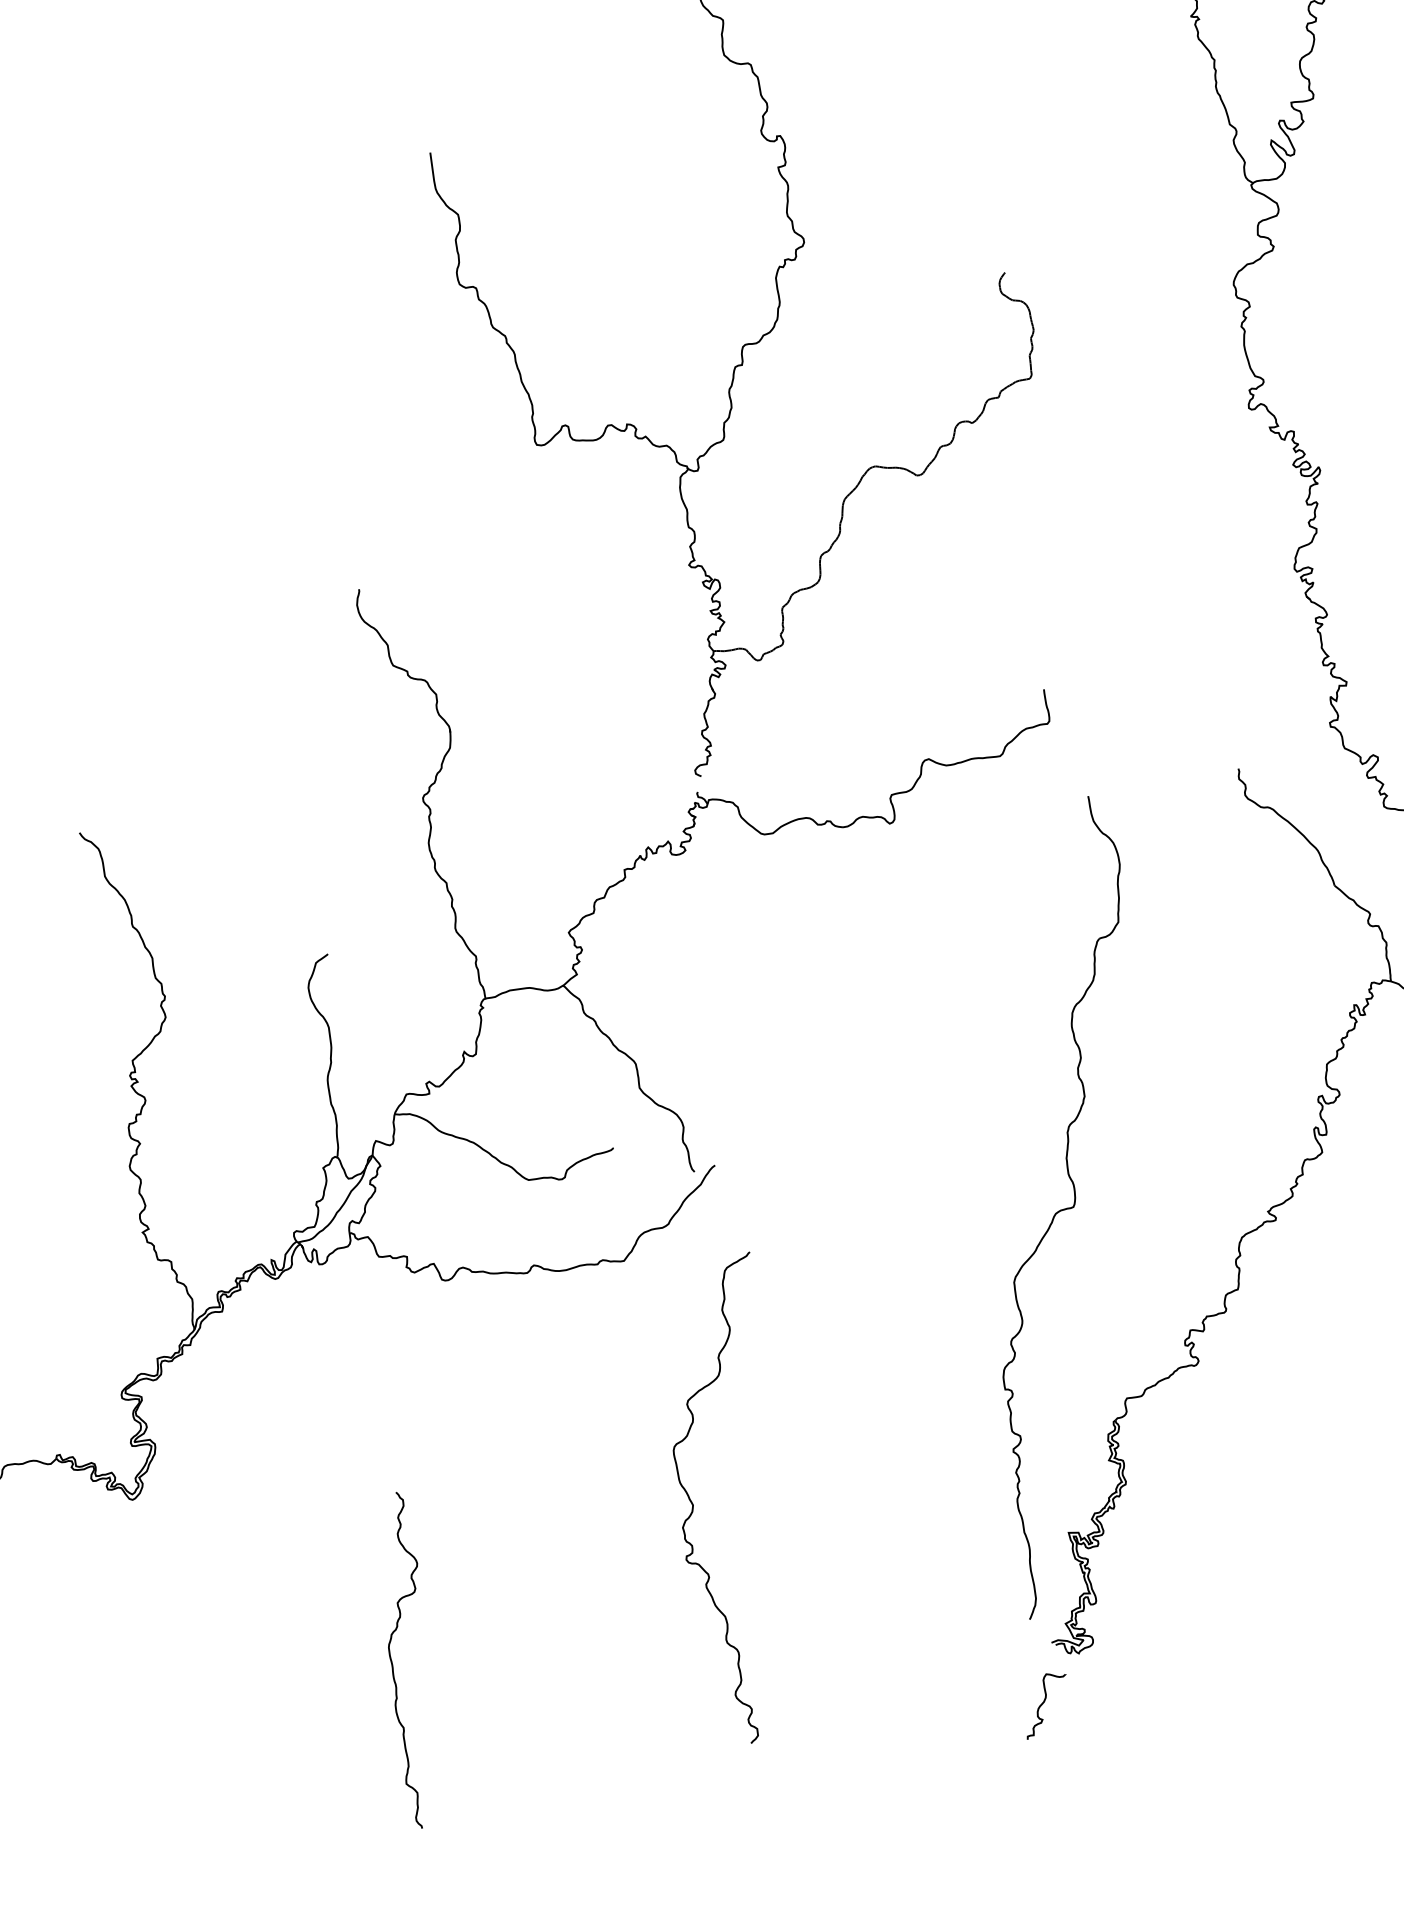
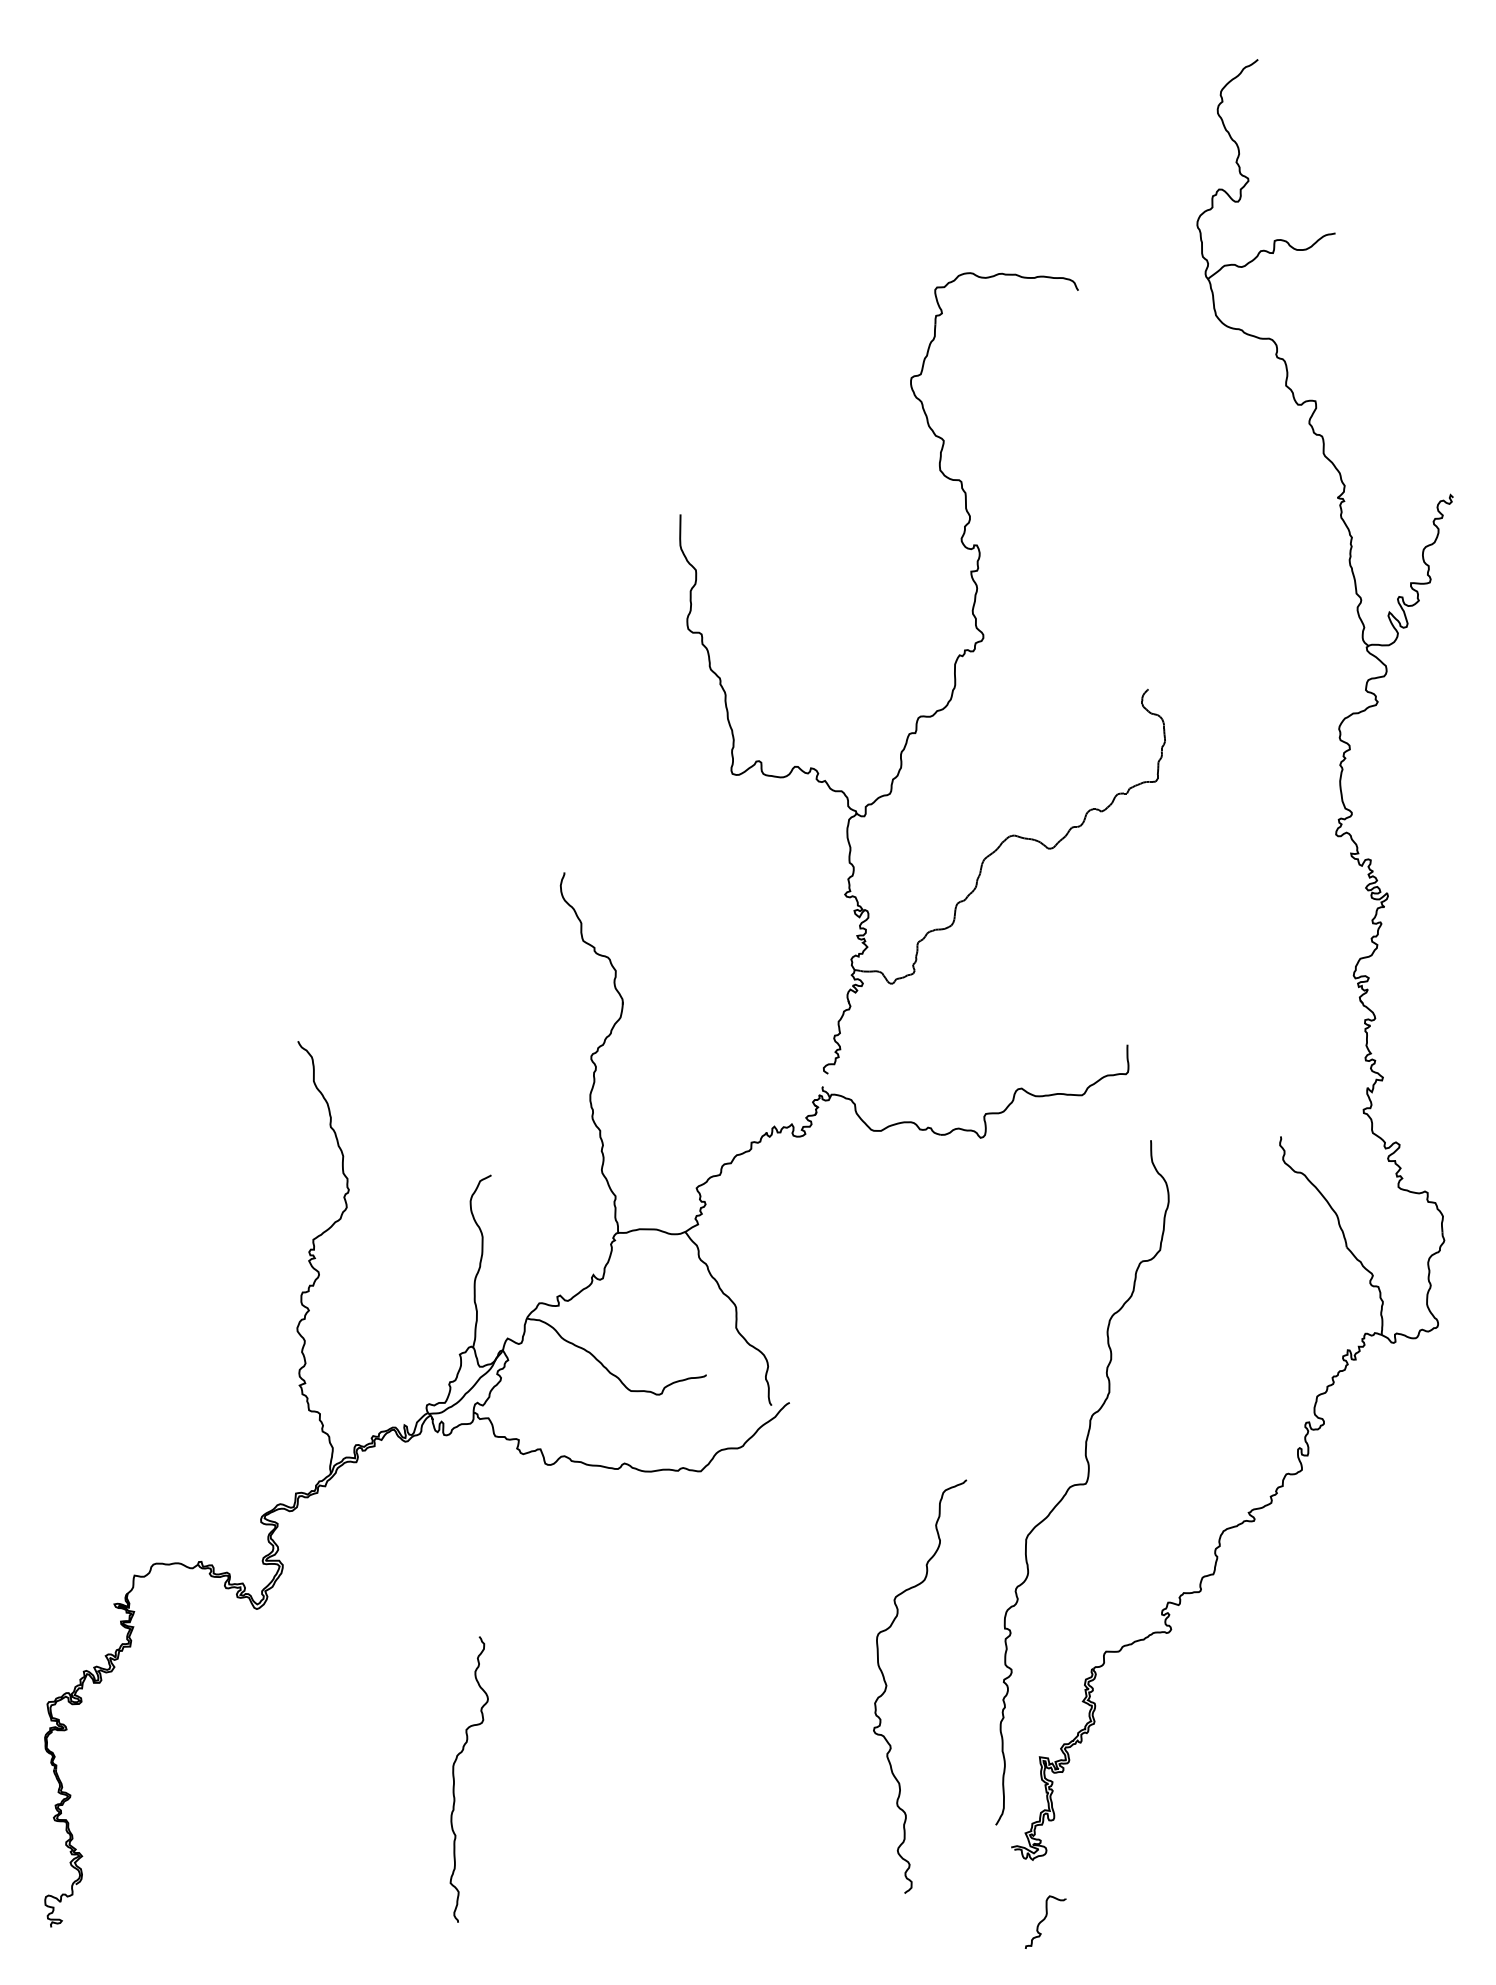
curve: (694, 1506) -> (887, 1686), moved
curve: (1044, 1703) -> (1044, 1920), moved

